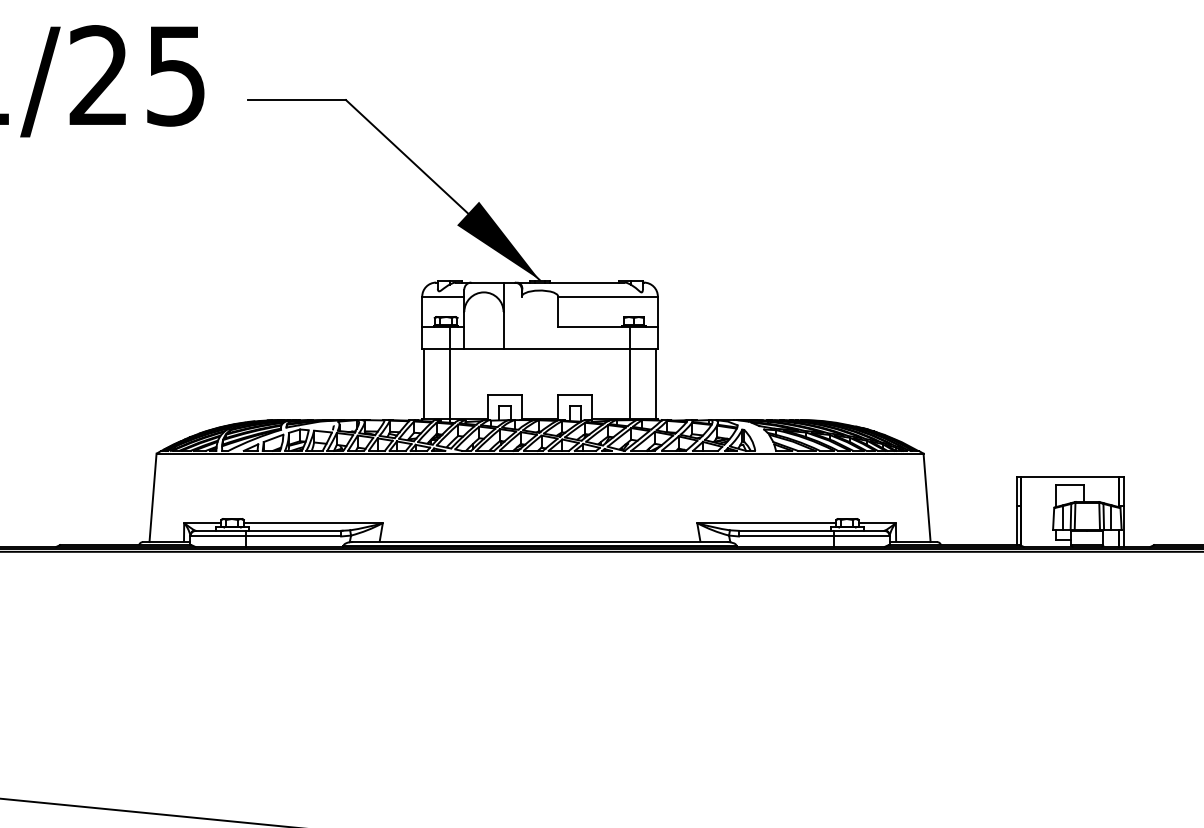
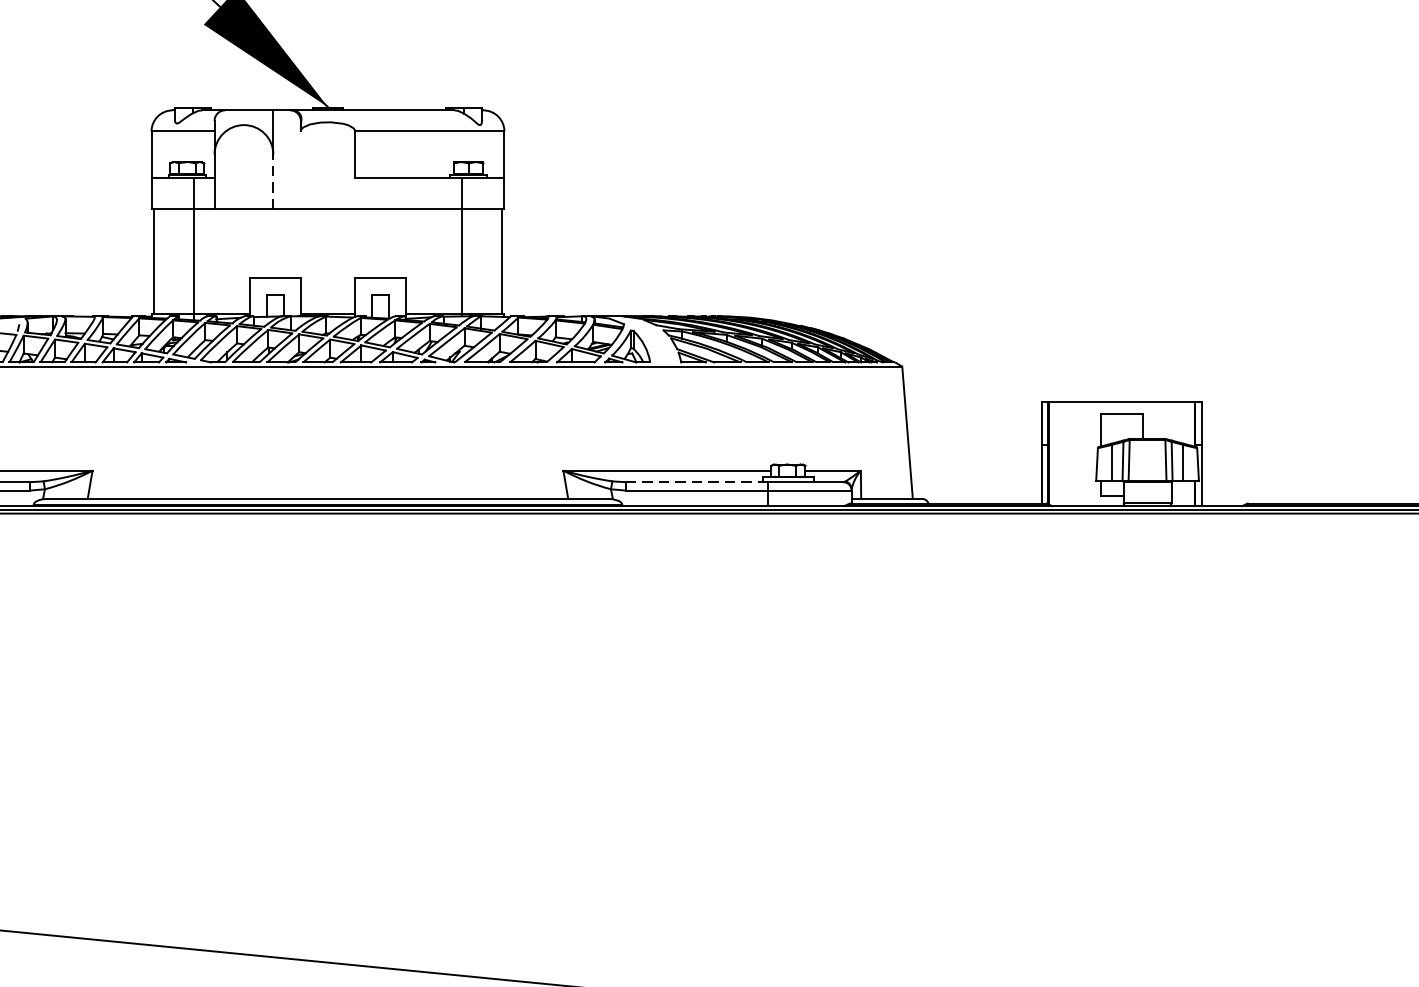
line: (503, 329) -> (273, 180), solid -> dashed
line: (786, 530) -> (697, 481), solid -> dashed

